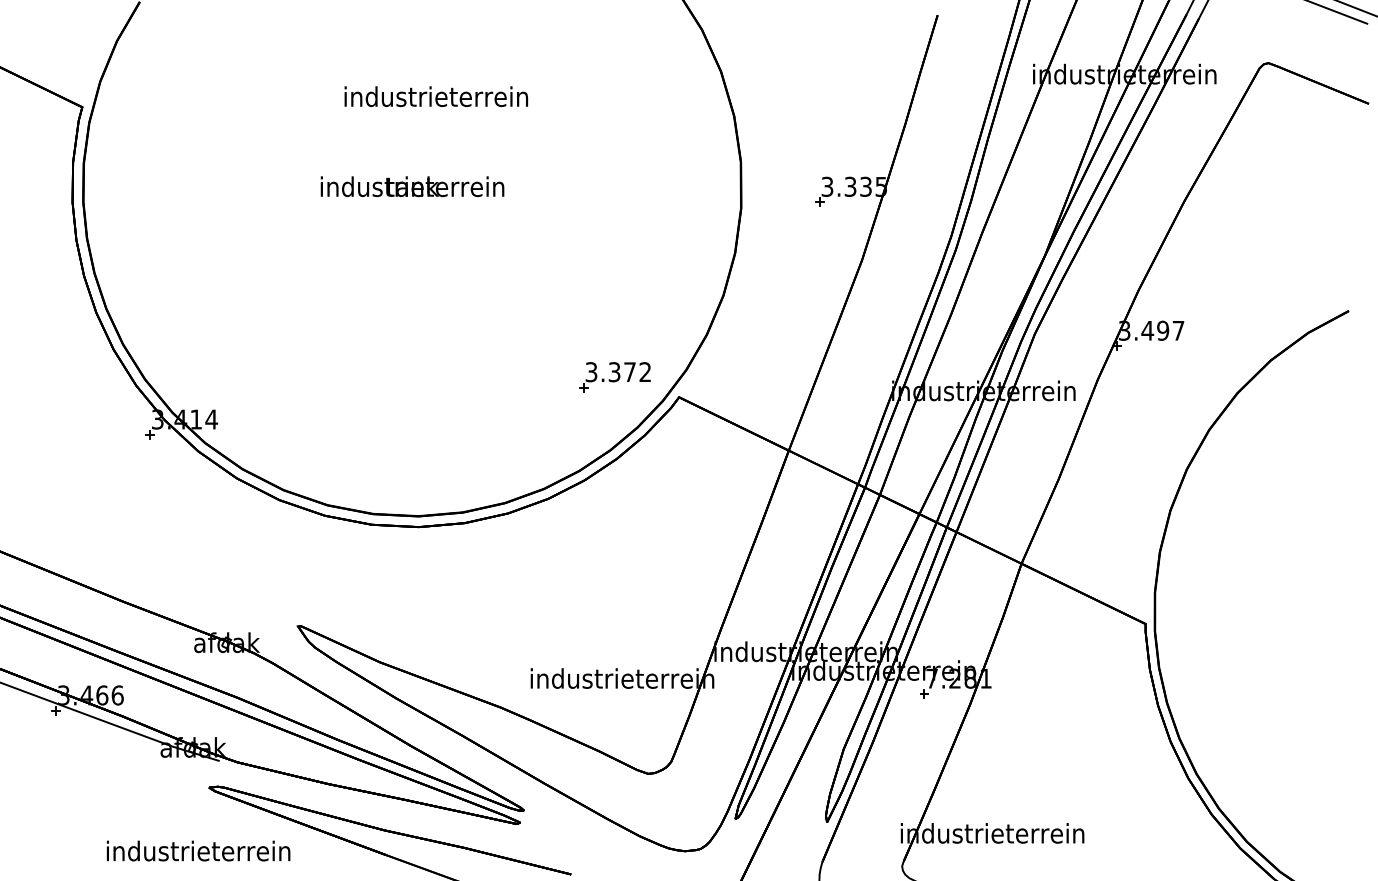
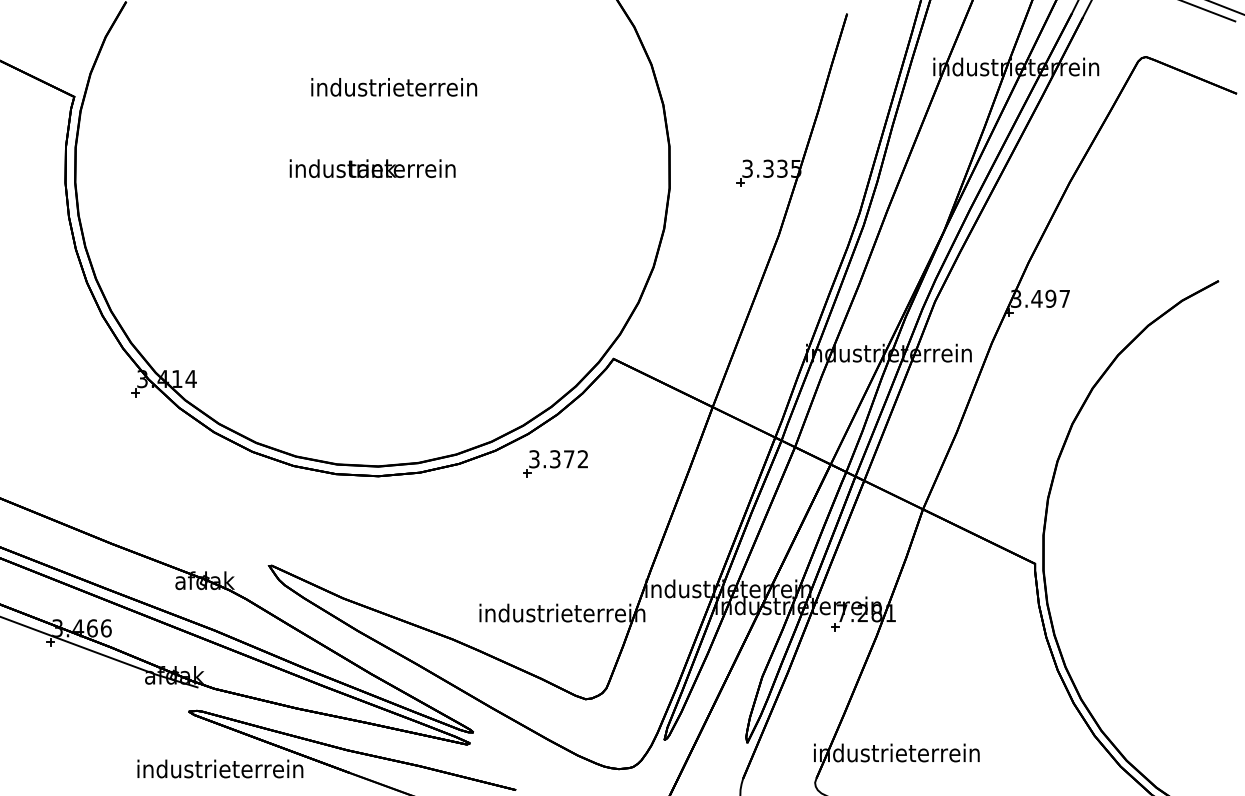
part: (614, 376) -> (555, 463), moved
text: (198, 850) -> (220, 768), moved

